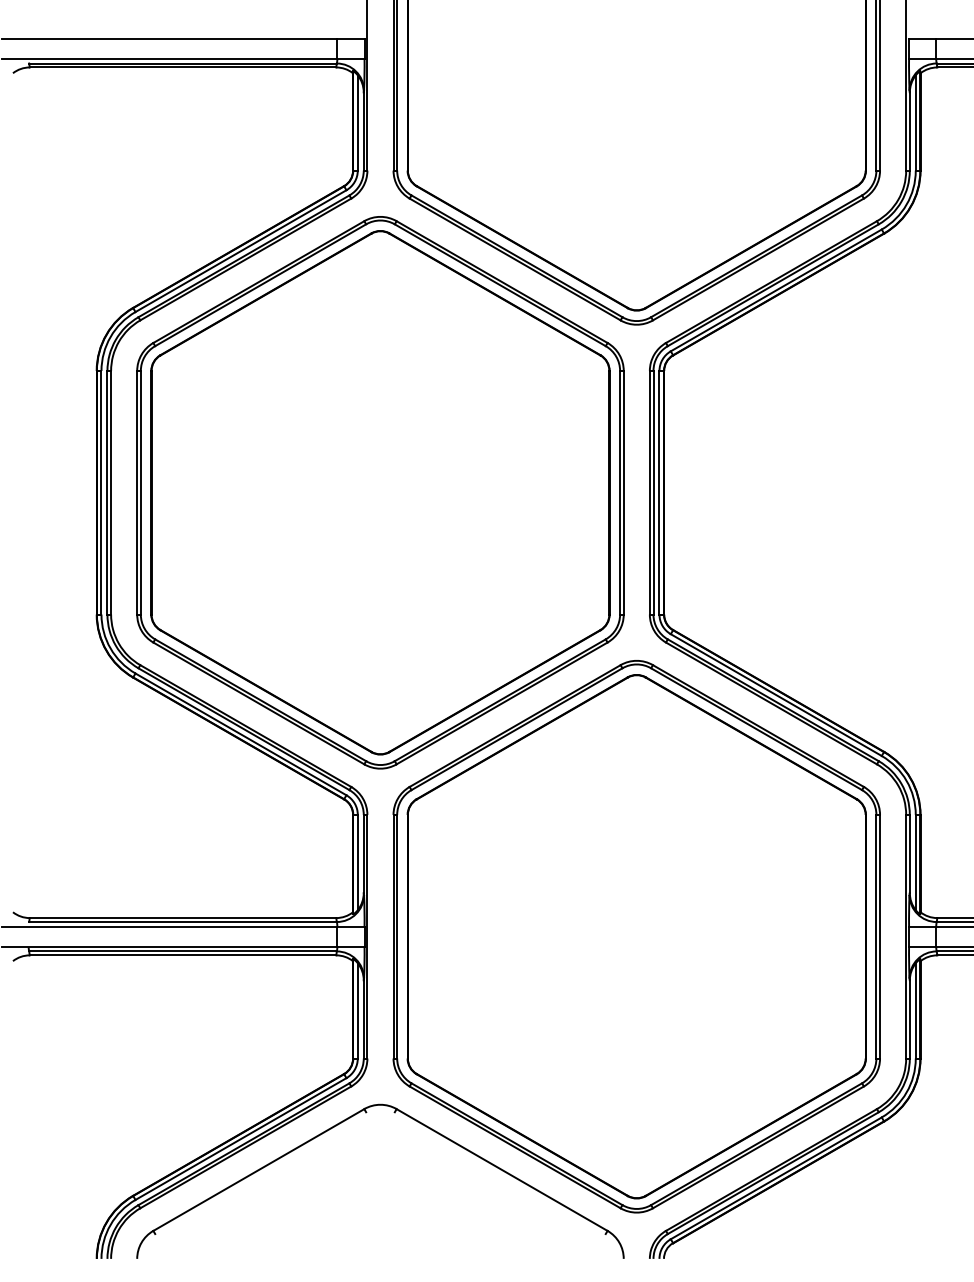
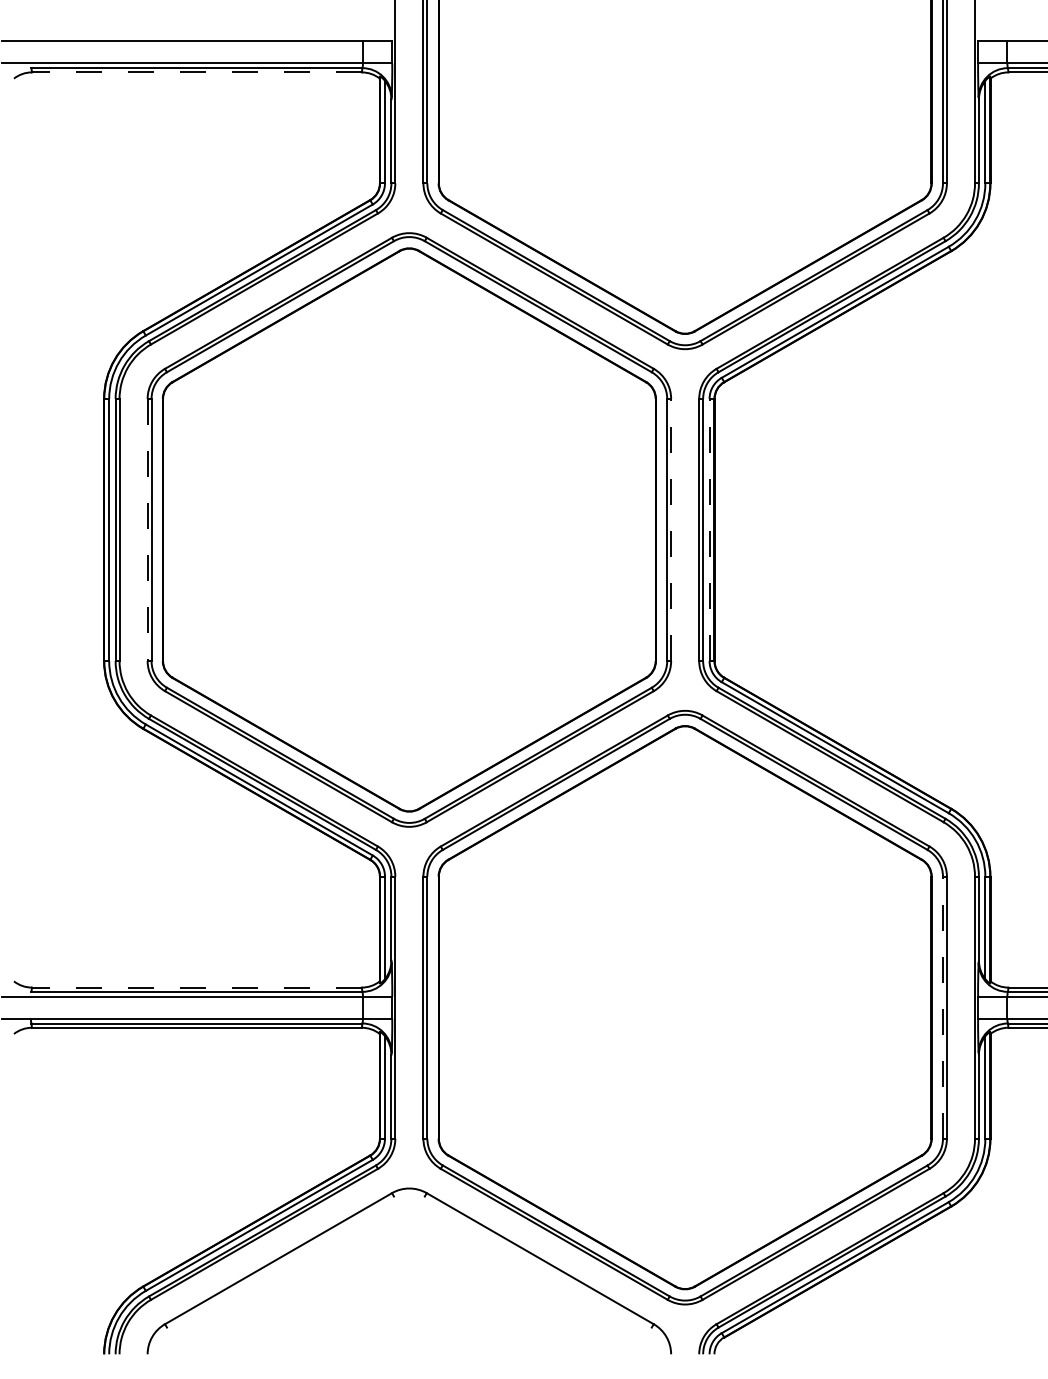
line: (182, 67) -> (196, 72), solid -> dashed
line: (624, 492) -> (671, 529), solid -> dashed
line: (659, 492) -> (709, 529), solid -> dashed
line: (137, 493) -> (147, 530), solid -> dashed
line: (182, 917) -> (196, 987), solid -> dashed
line: (875, 936) -> (942, 1007), solid -> dashed

